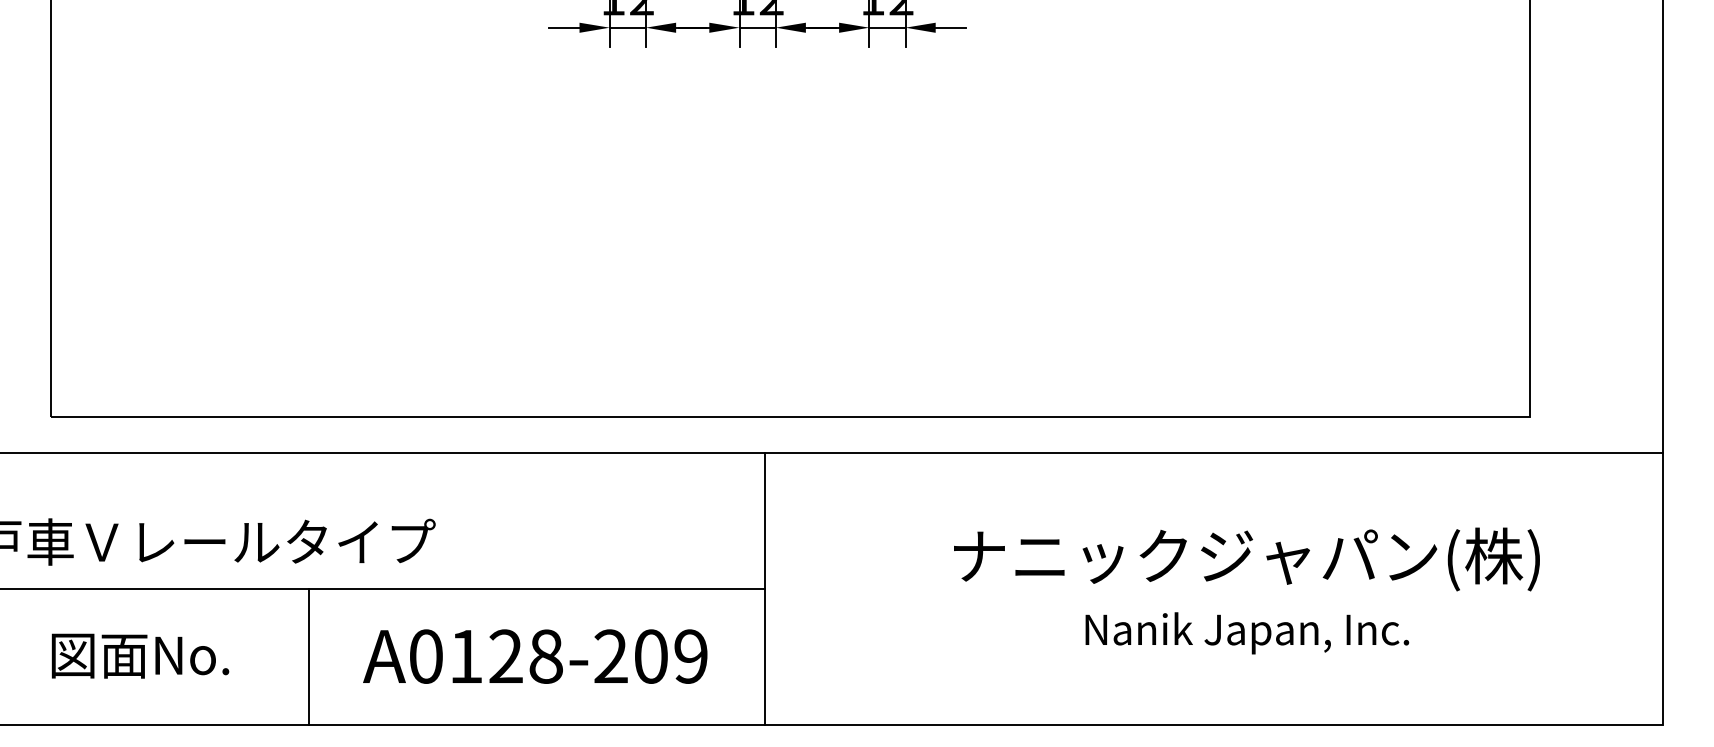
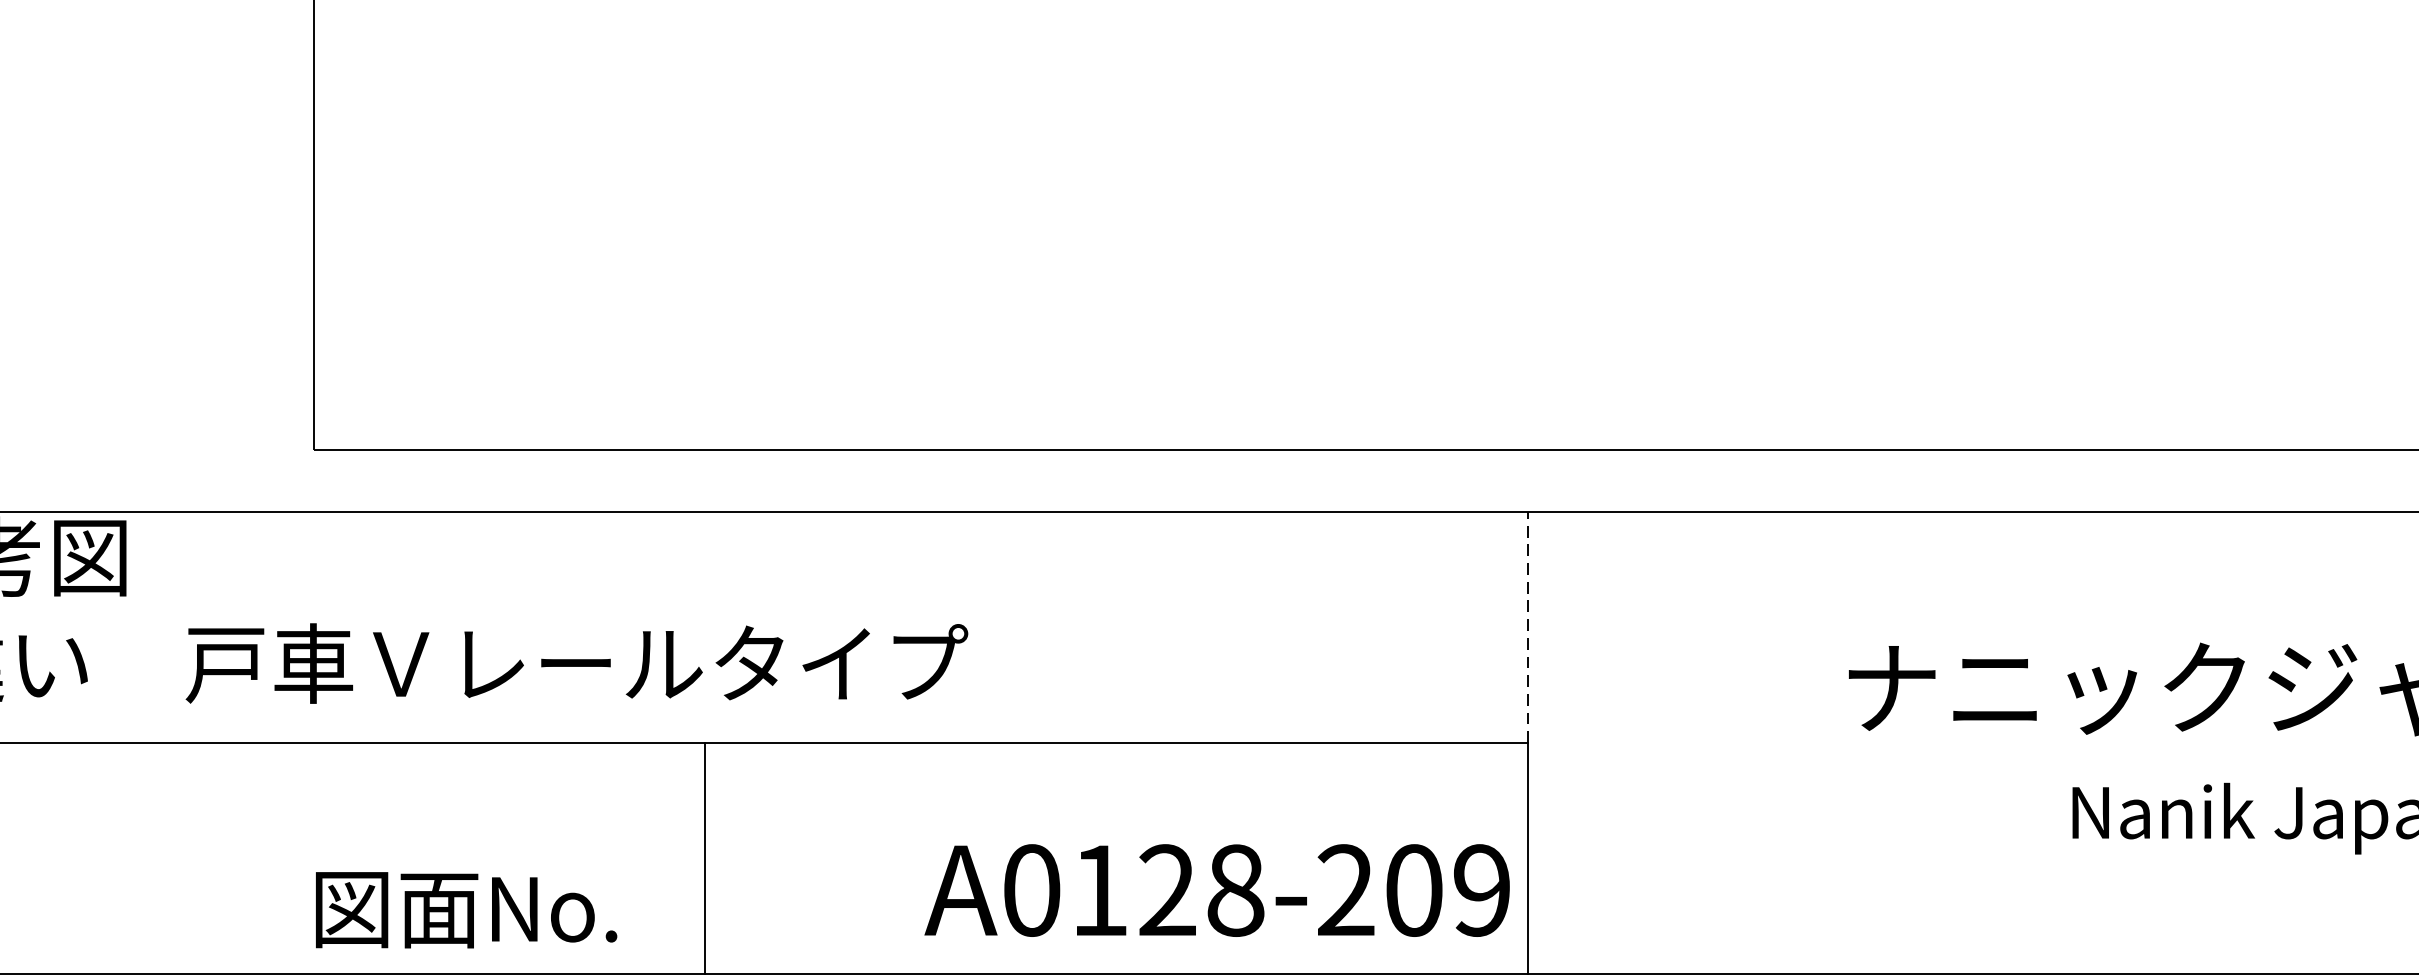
line: (765, 520) -> (1528, 626), solid -> dashed
text: (140, 655) -> (466, 909), moved
line: (308, 656) -> (704, 858), moved
text: (535, 656) -> (1217, 890), moved

